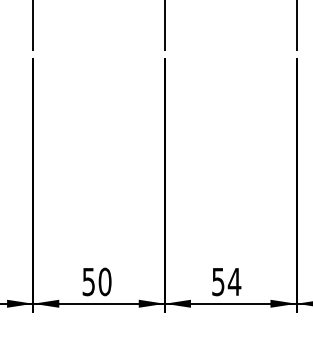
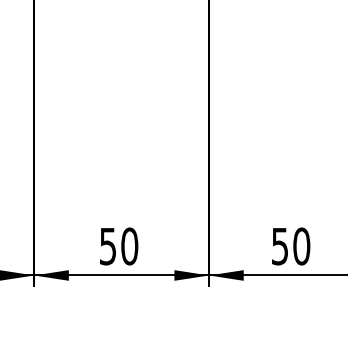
text: (234, 281) -> (301, 245), 54 -> 50

